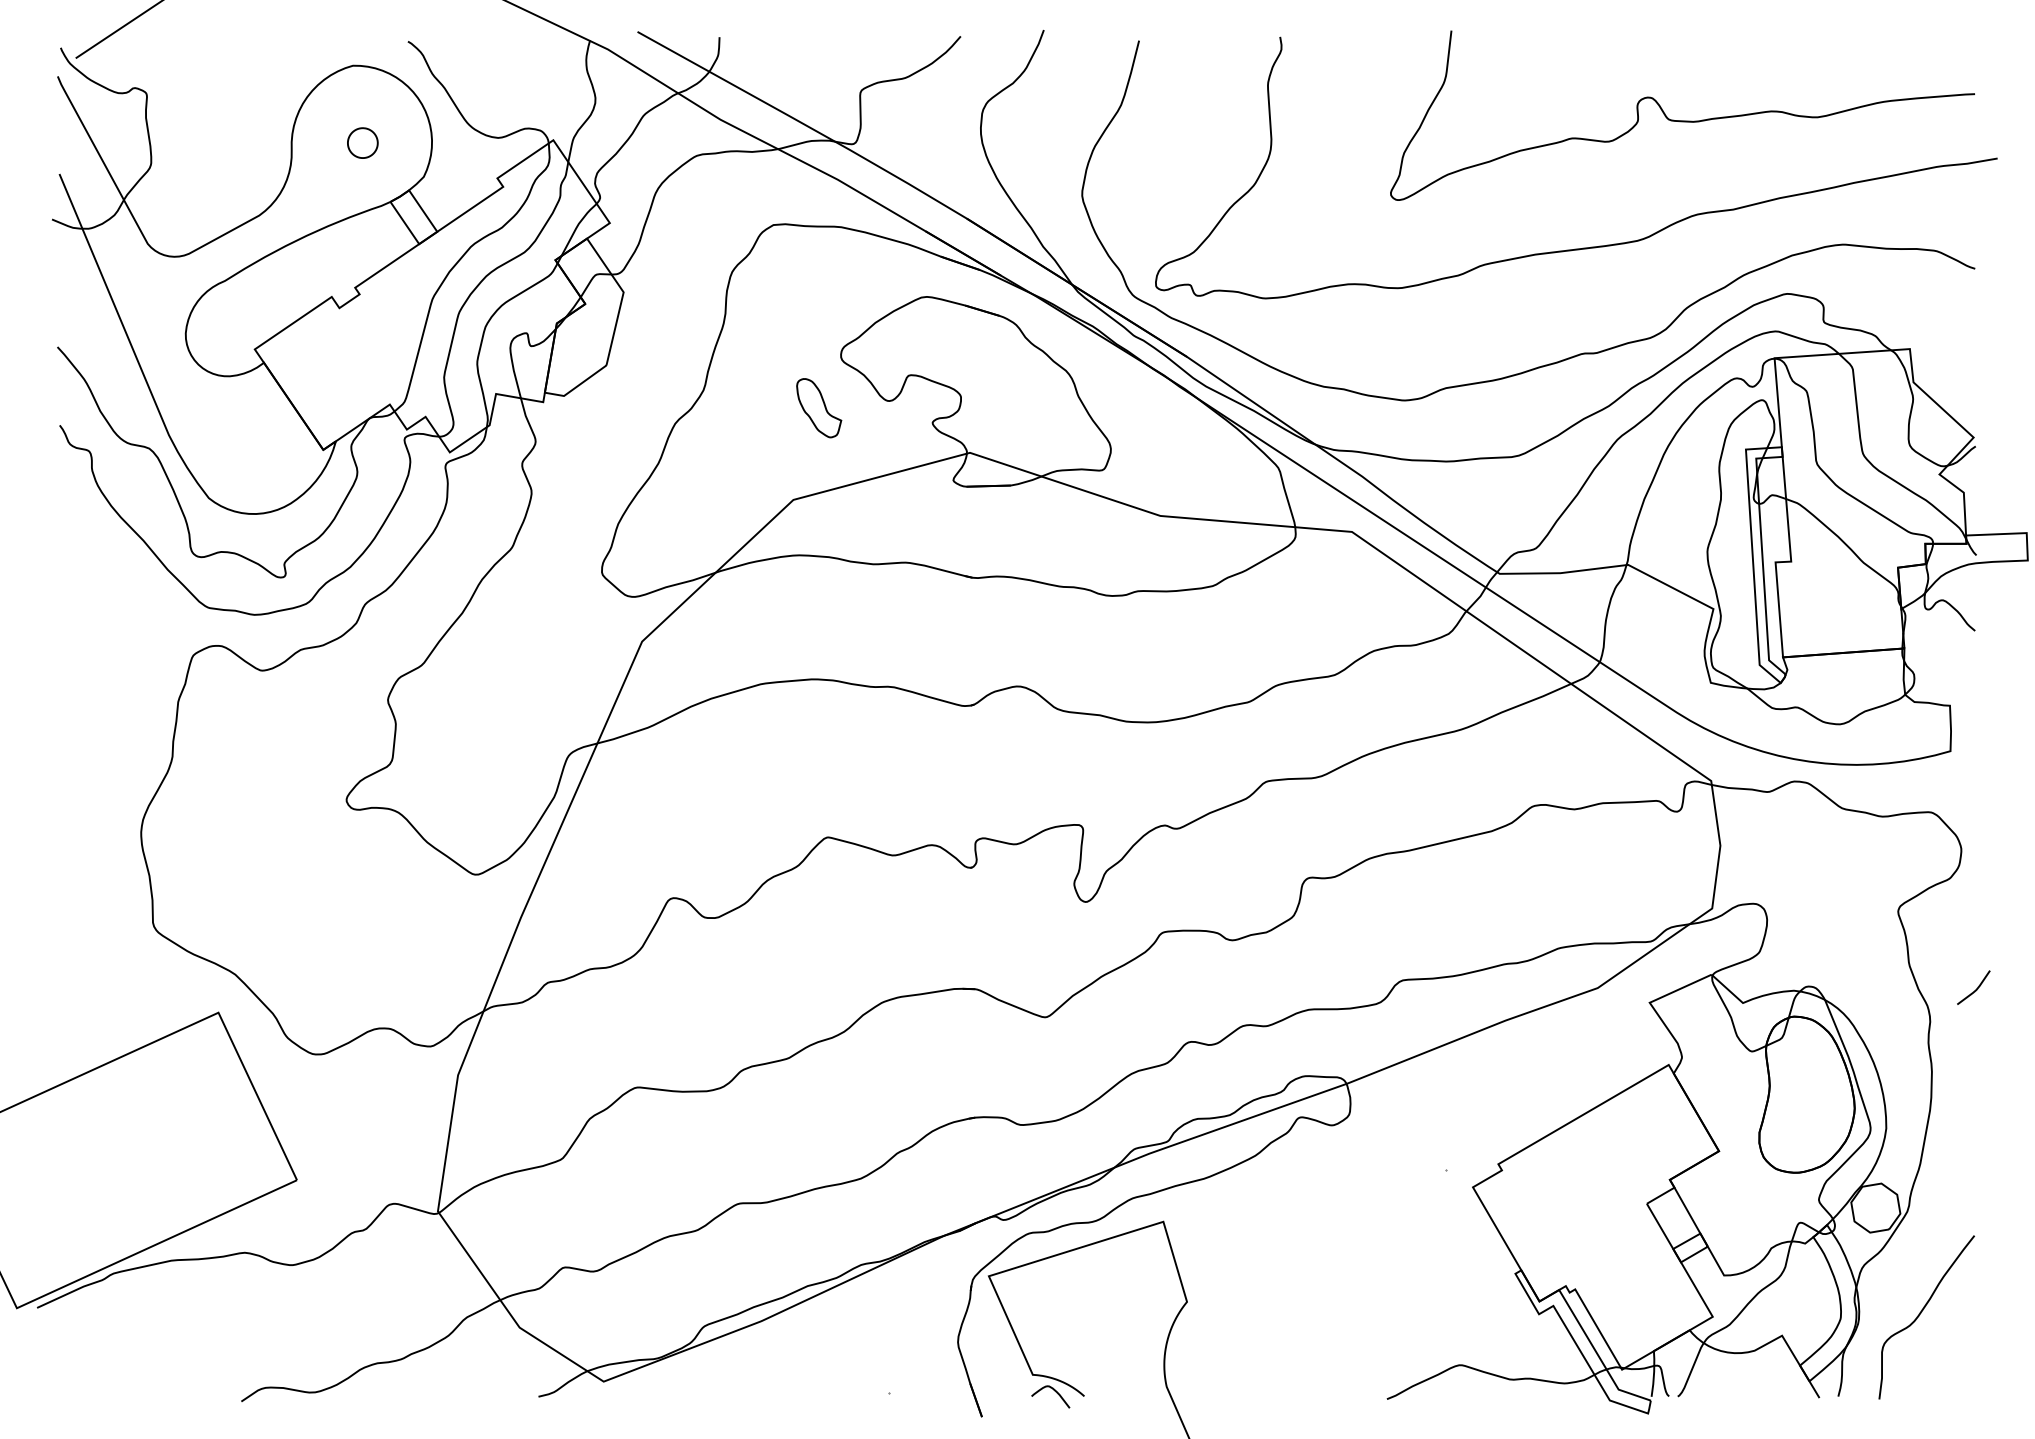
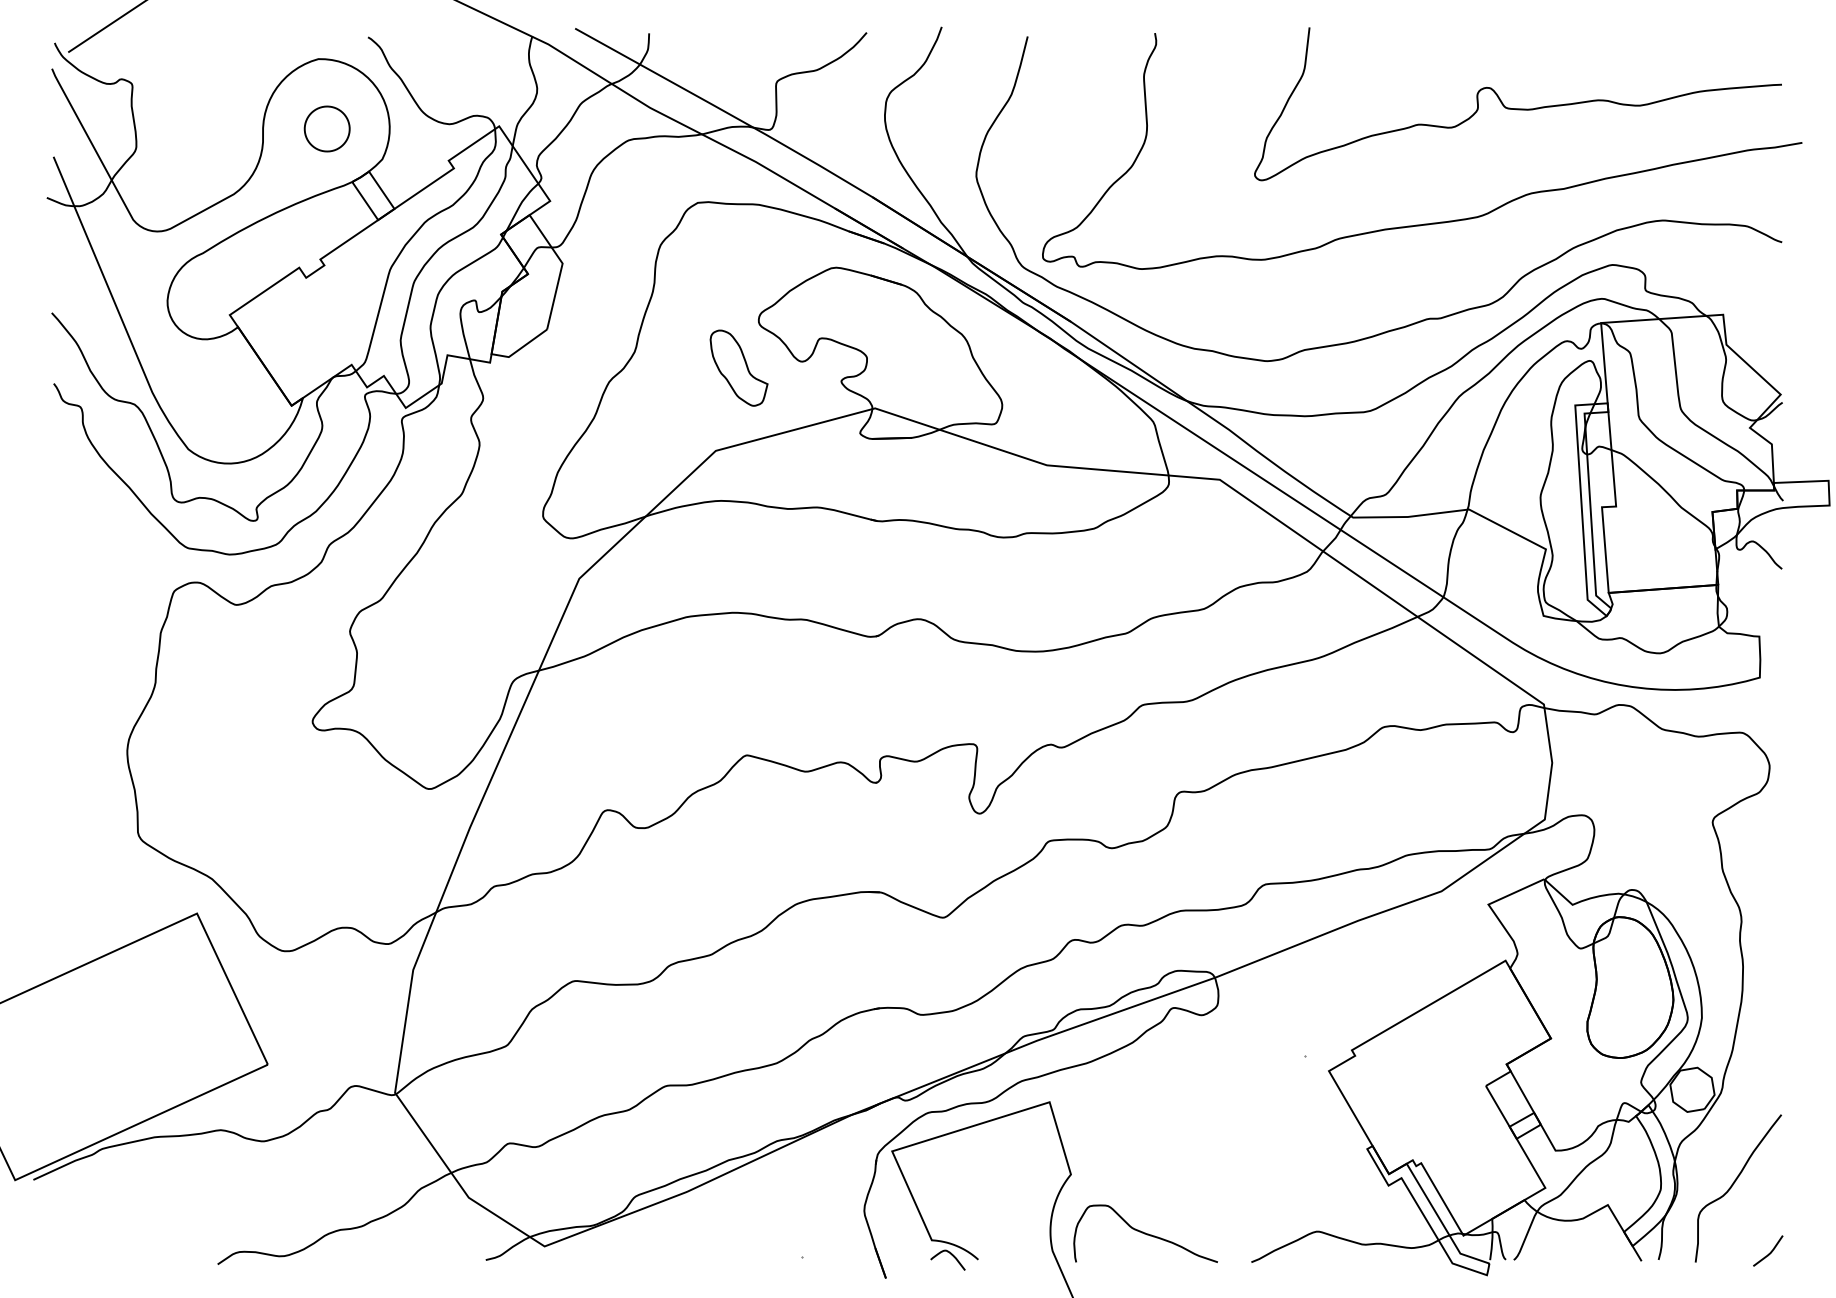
part: (362, 142) -> (326, 128), size x1.67
part: (818, 407) -> (738, 367), size x1.43
line: (1975, 989) -> (1769, 1252), moved
curve: (1269, 1367) -> (1145, 1233), added

